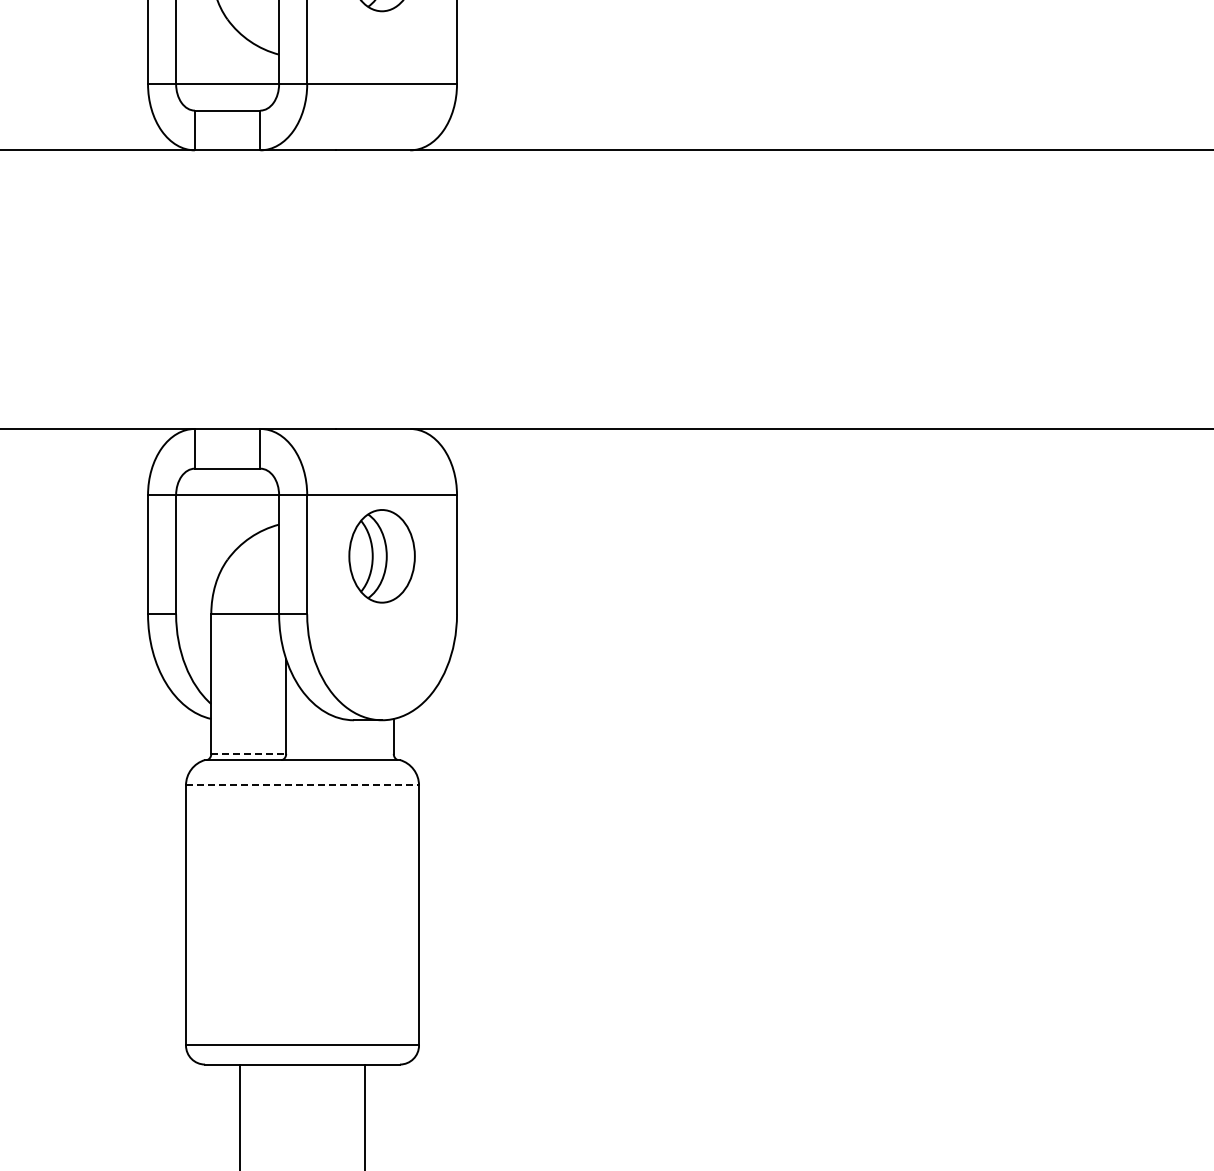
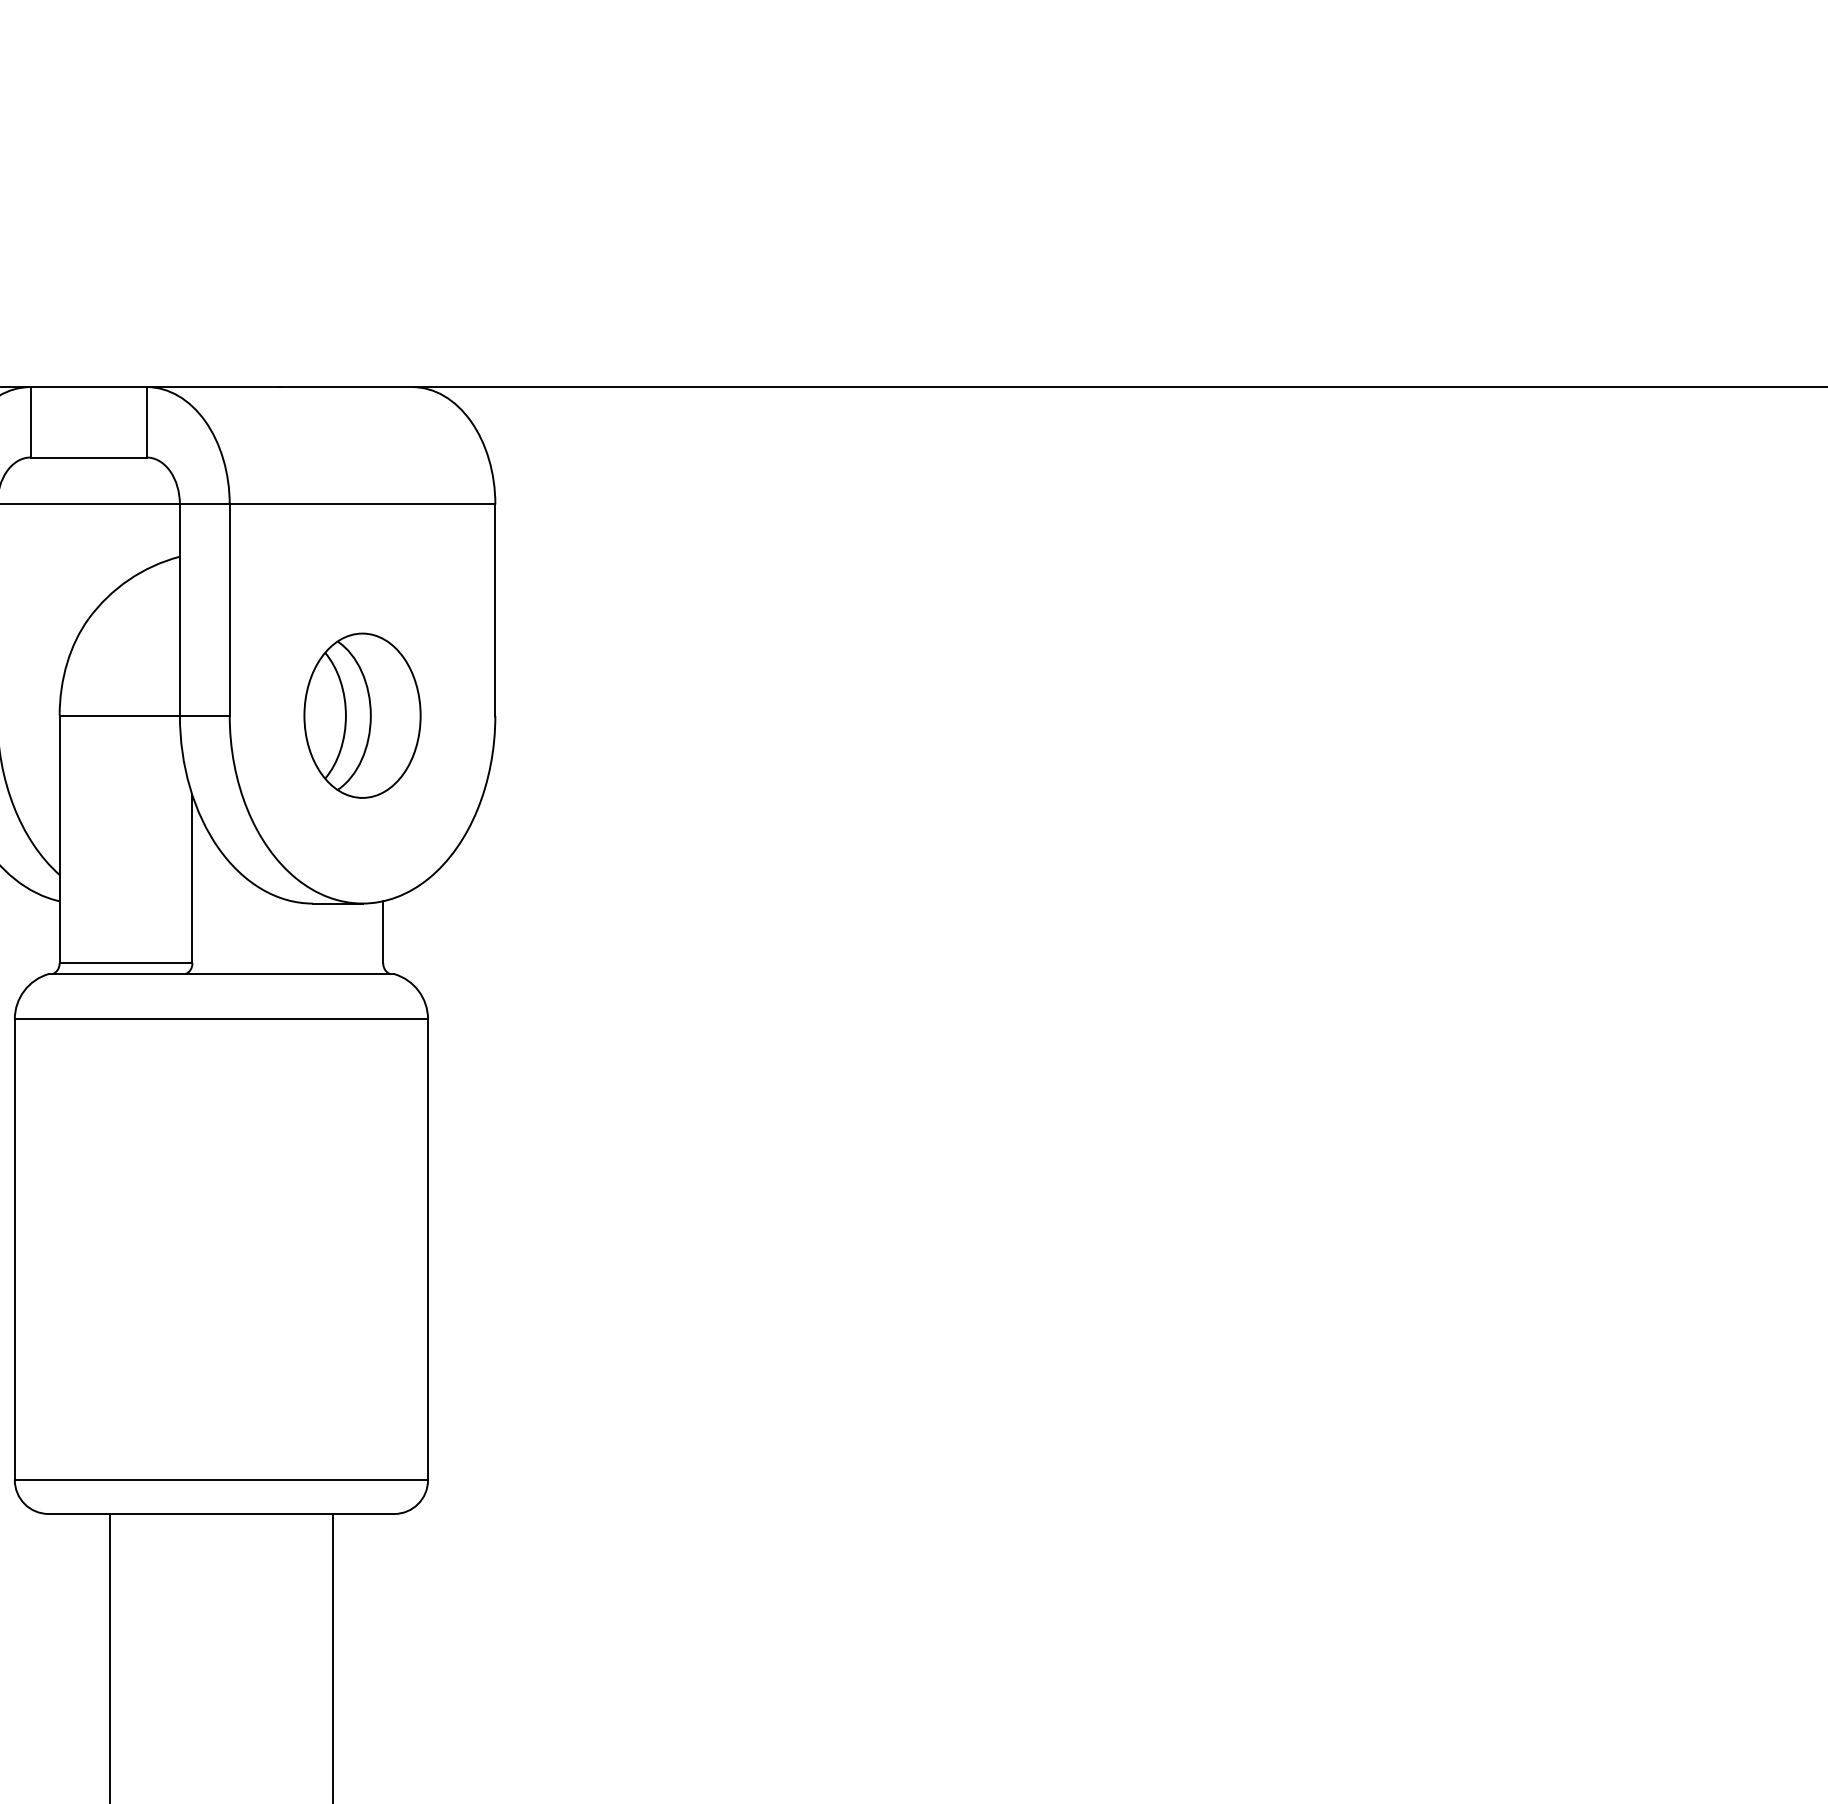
part: (381, 556) -> (361, 716), moved
line: (249, 753) -> (127, 962), dashed -> solid
line: (302, 785) -> (221, 1019), dashed -> solid

